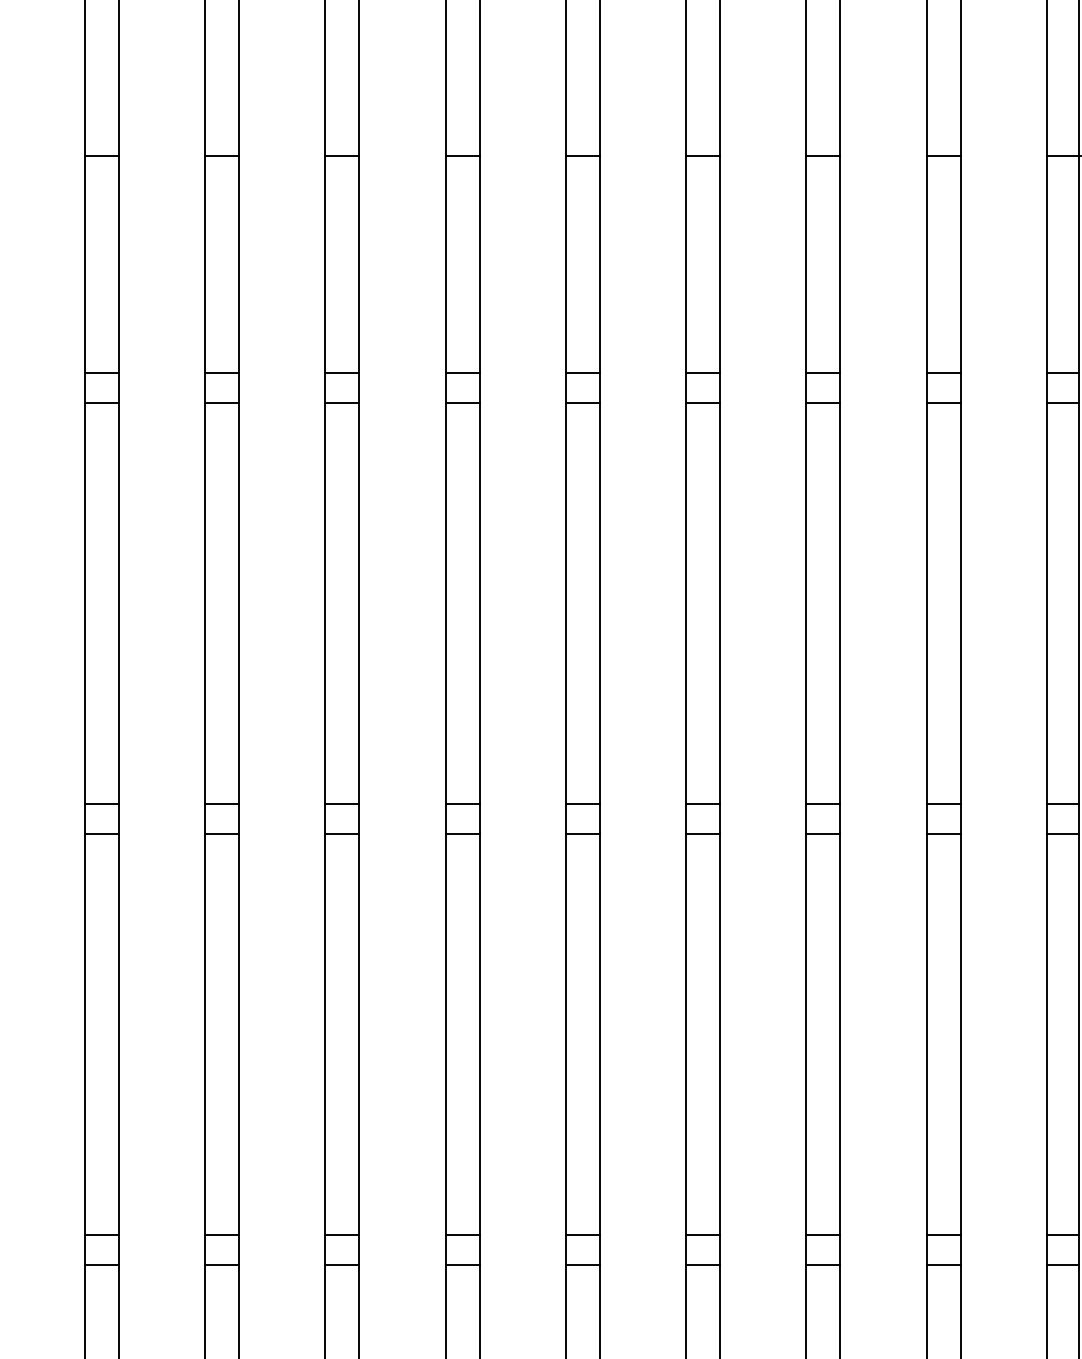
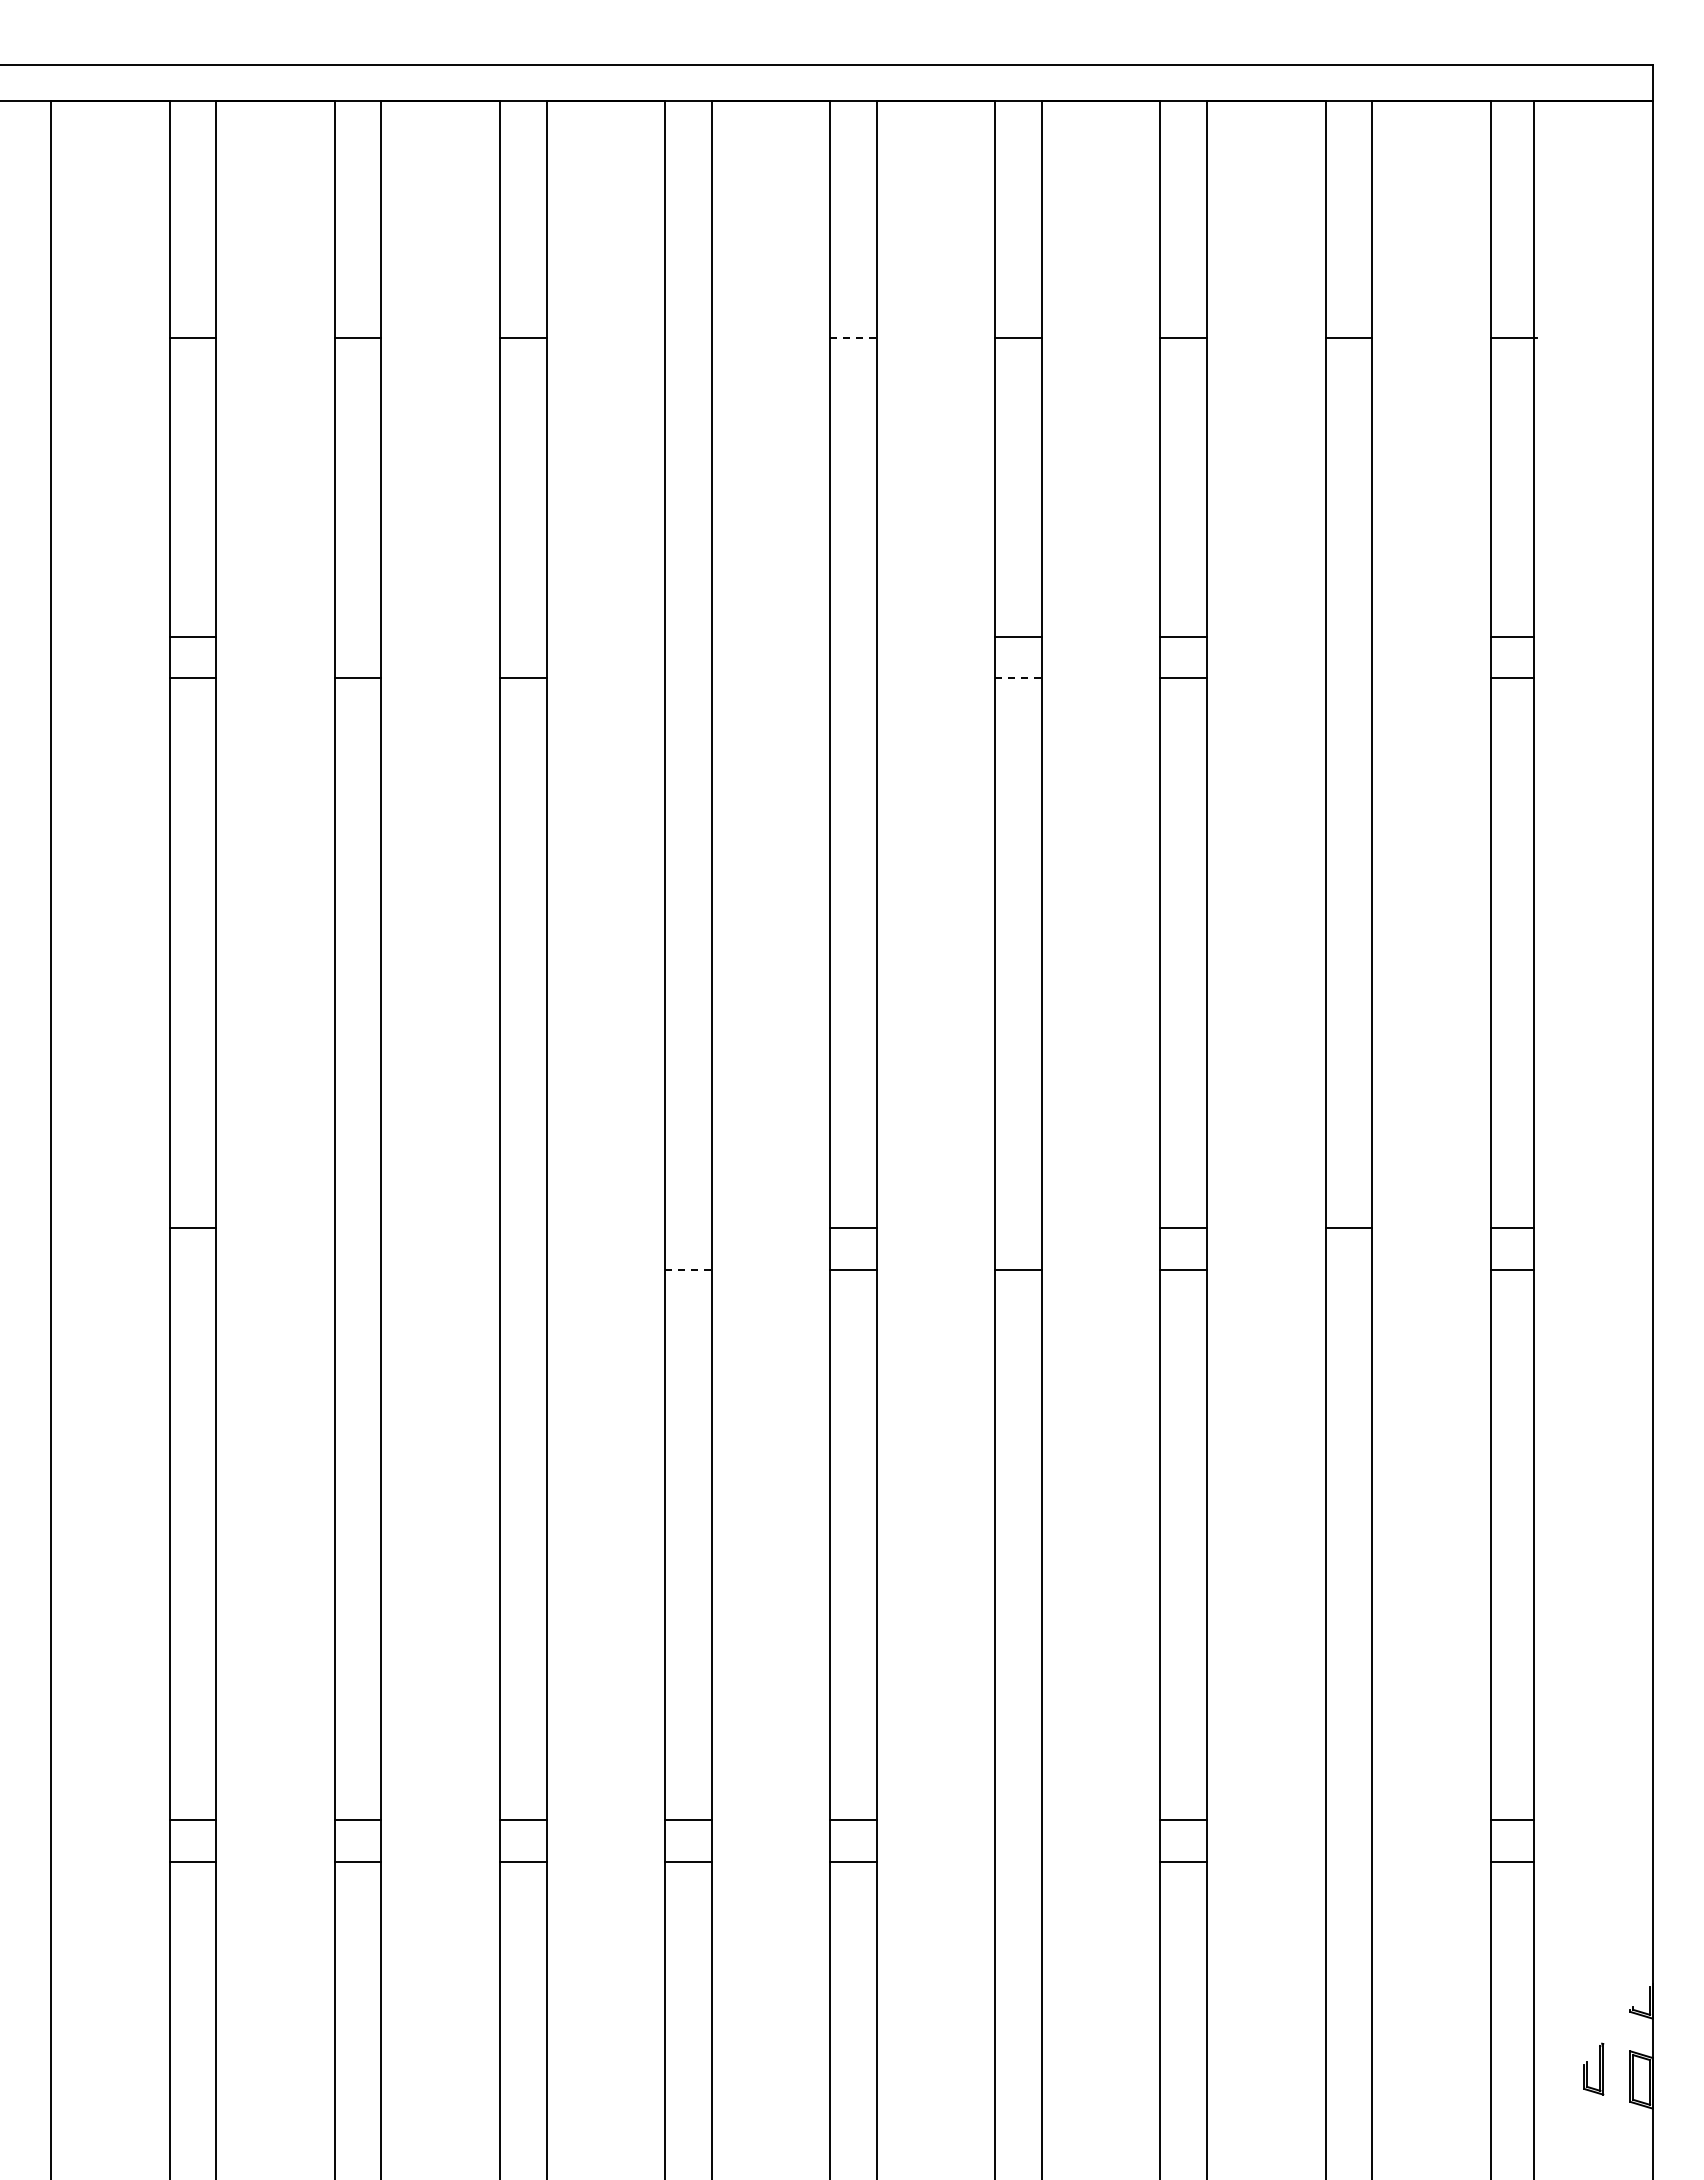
line: (462, 155) -> (687, 337), removed
line: (582, 155) -> (853, 337), solid -> dashed
line: (221, 373) -> (357, 636), removed
line: (341, 373) -> (522, 636), removed
line: (462, 373) -> (687, 636), removed
line: (582, 373) -> (853, 636), removed
line: (943, 373) -> (1348, 636), removed
line: (462, 403) -> (687, 678), removed
line: (582, 403) -> (853, 678), removed
line: (703, 403) -> (1019, 678), solid -> dashed
line: (943, 403) -> (1348, 678), removed
line: (221, 804) -> (357, 1228), removed
line: (341, 804) -> (522, 1228), removed
line: (462, 804) -> (687, 1228), removed
line: (703, 804) -> (1018, 1228), removed
line: (101, 833) -> (192, 1269), removed
line: (221, 833) -> (357, 1269), removed
line: (341, 833) -> (522, 1269), removed
line: (462, 833) -> (688, 1269), solid -> dashed
line: (943, 833) -> (1348, 1269), removed
line: (703, 1235) -> (1018, 1820), removed
line: (943, 1235) -> (1348, 1820), removed
line: (703, 1264) -> (1018, 1861), removed
line: (943, 1264) -> (1348, 1861), removed

